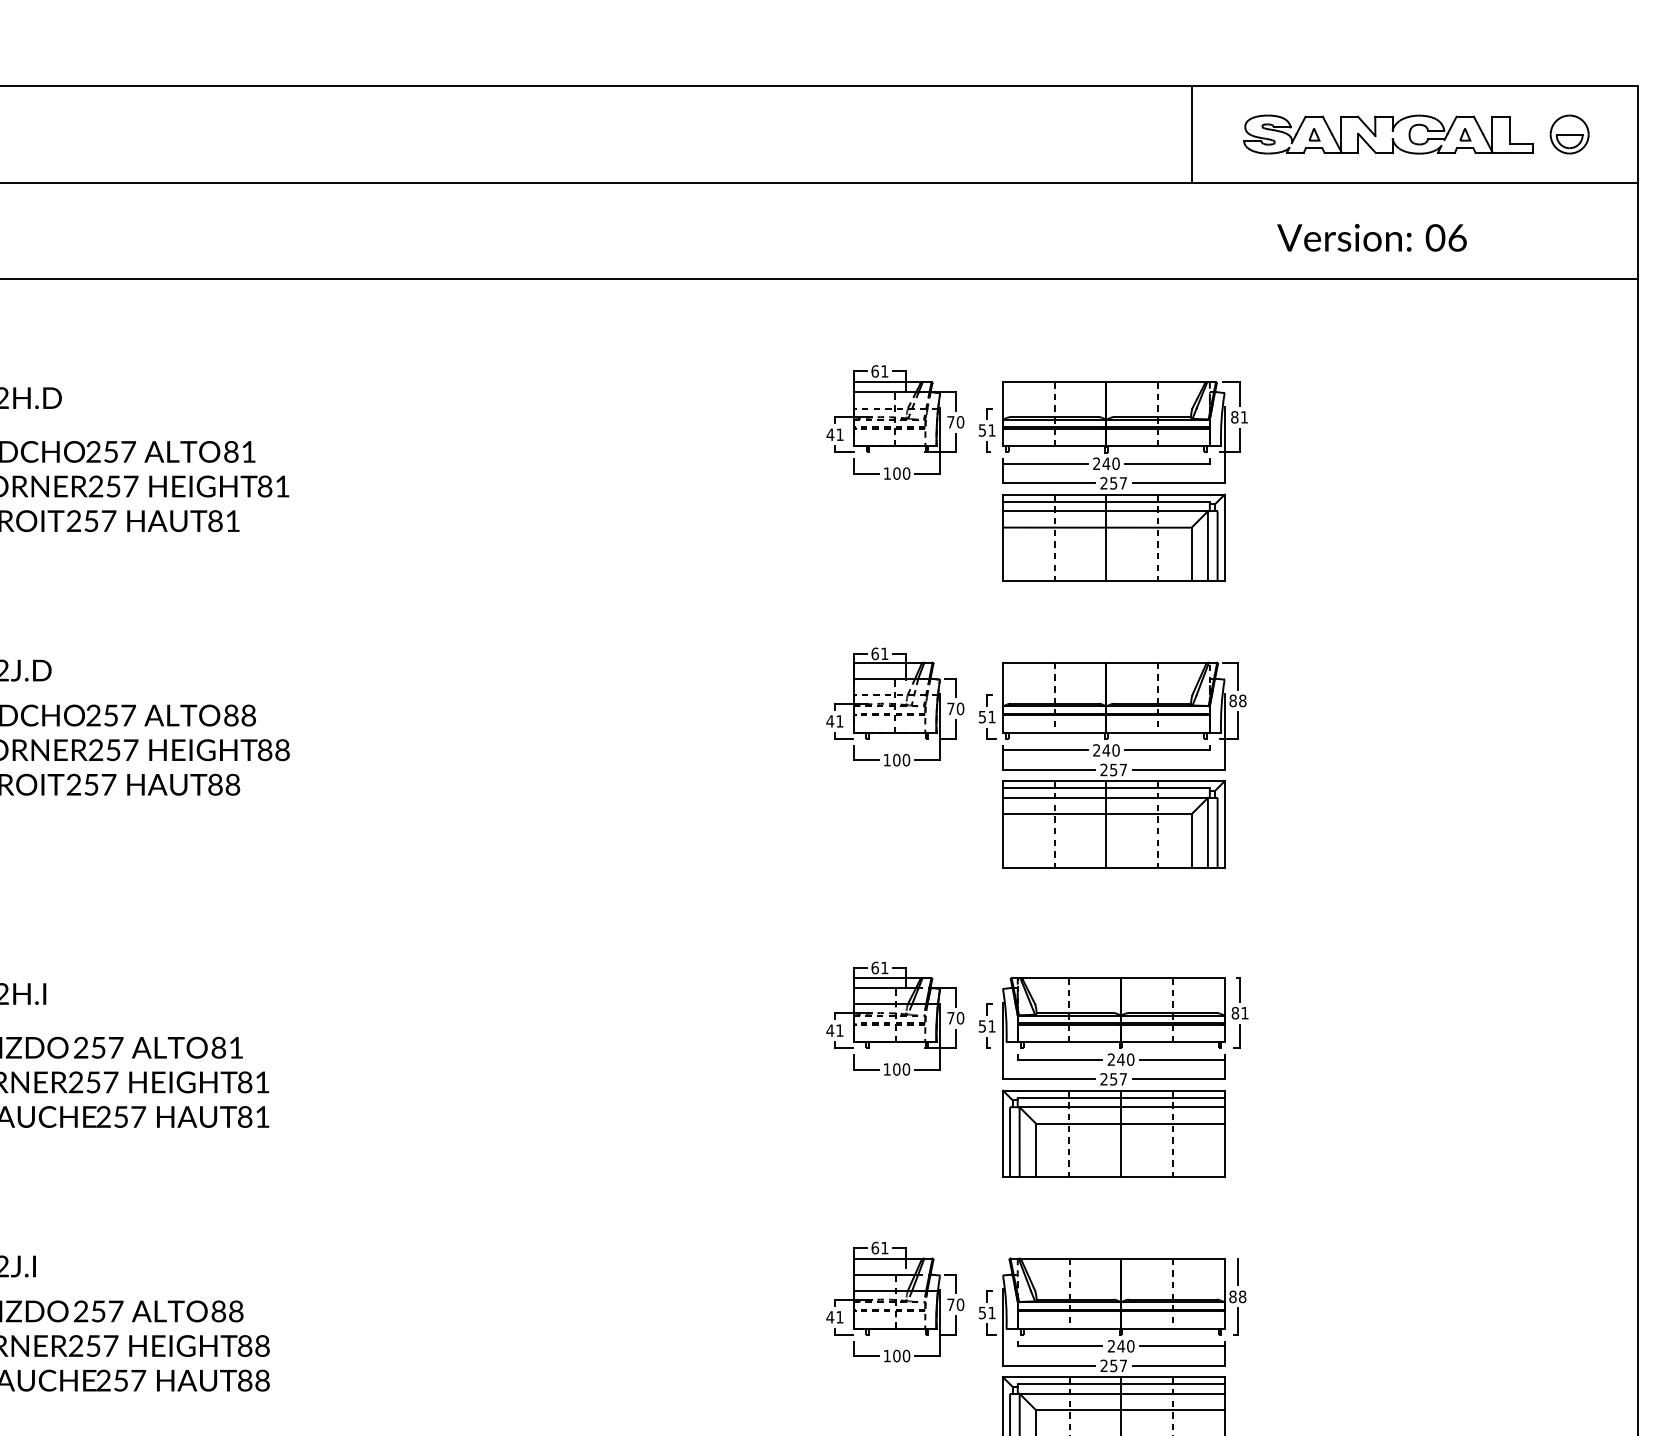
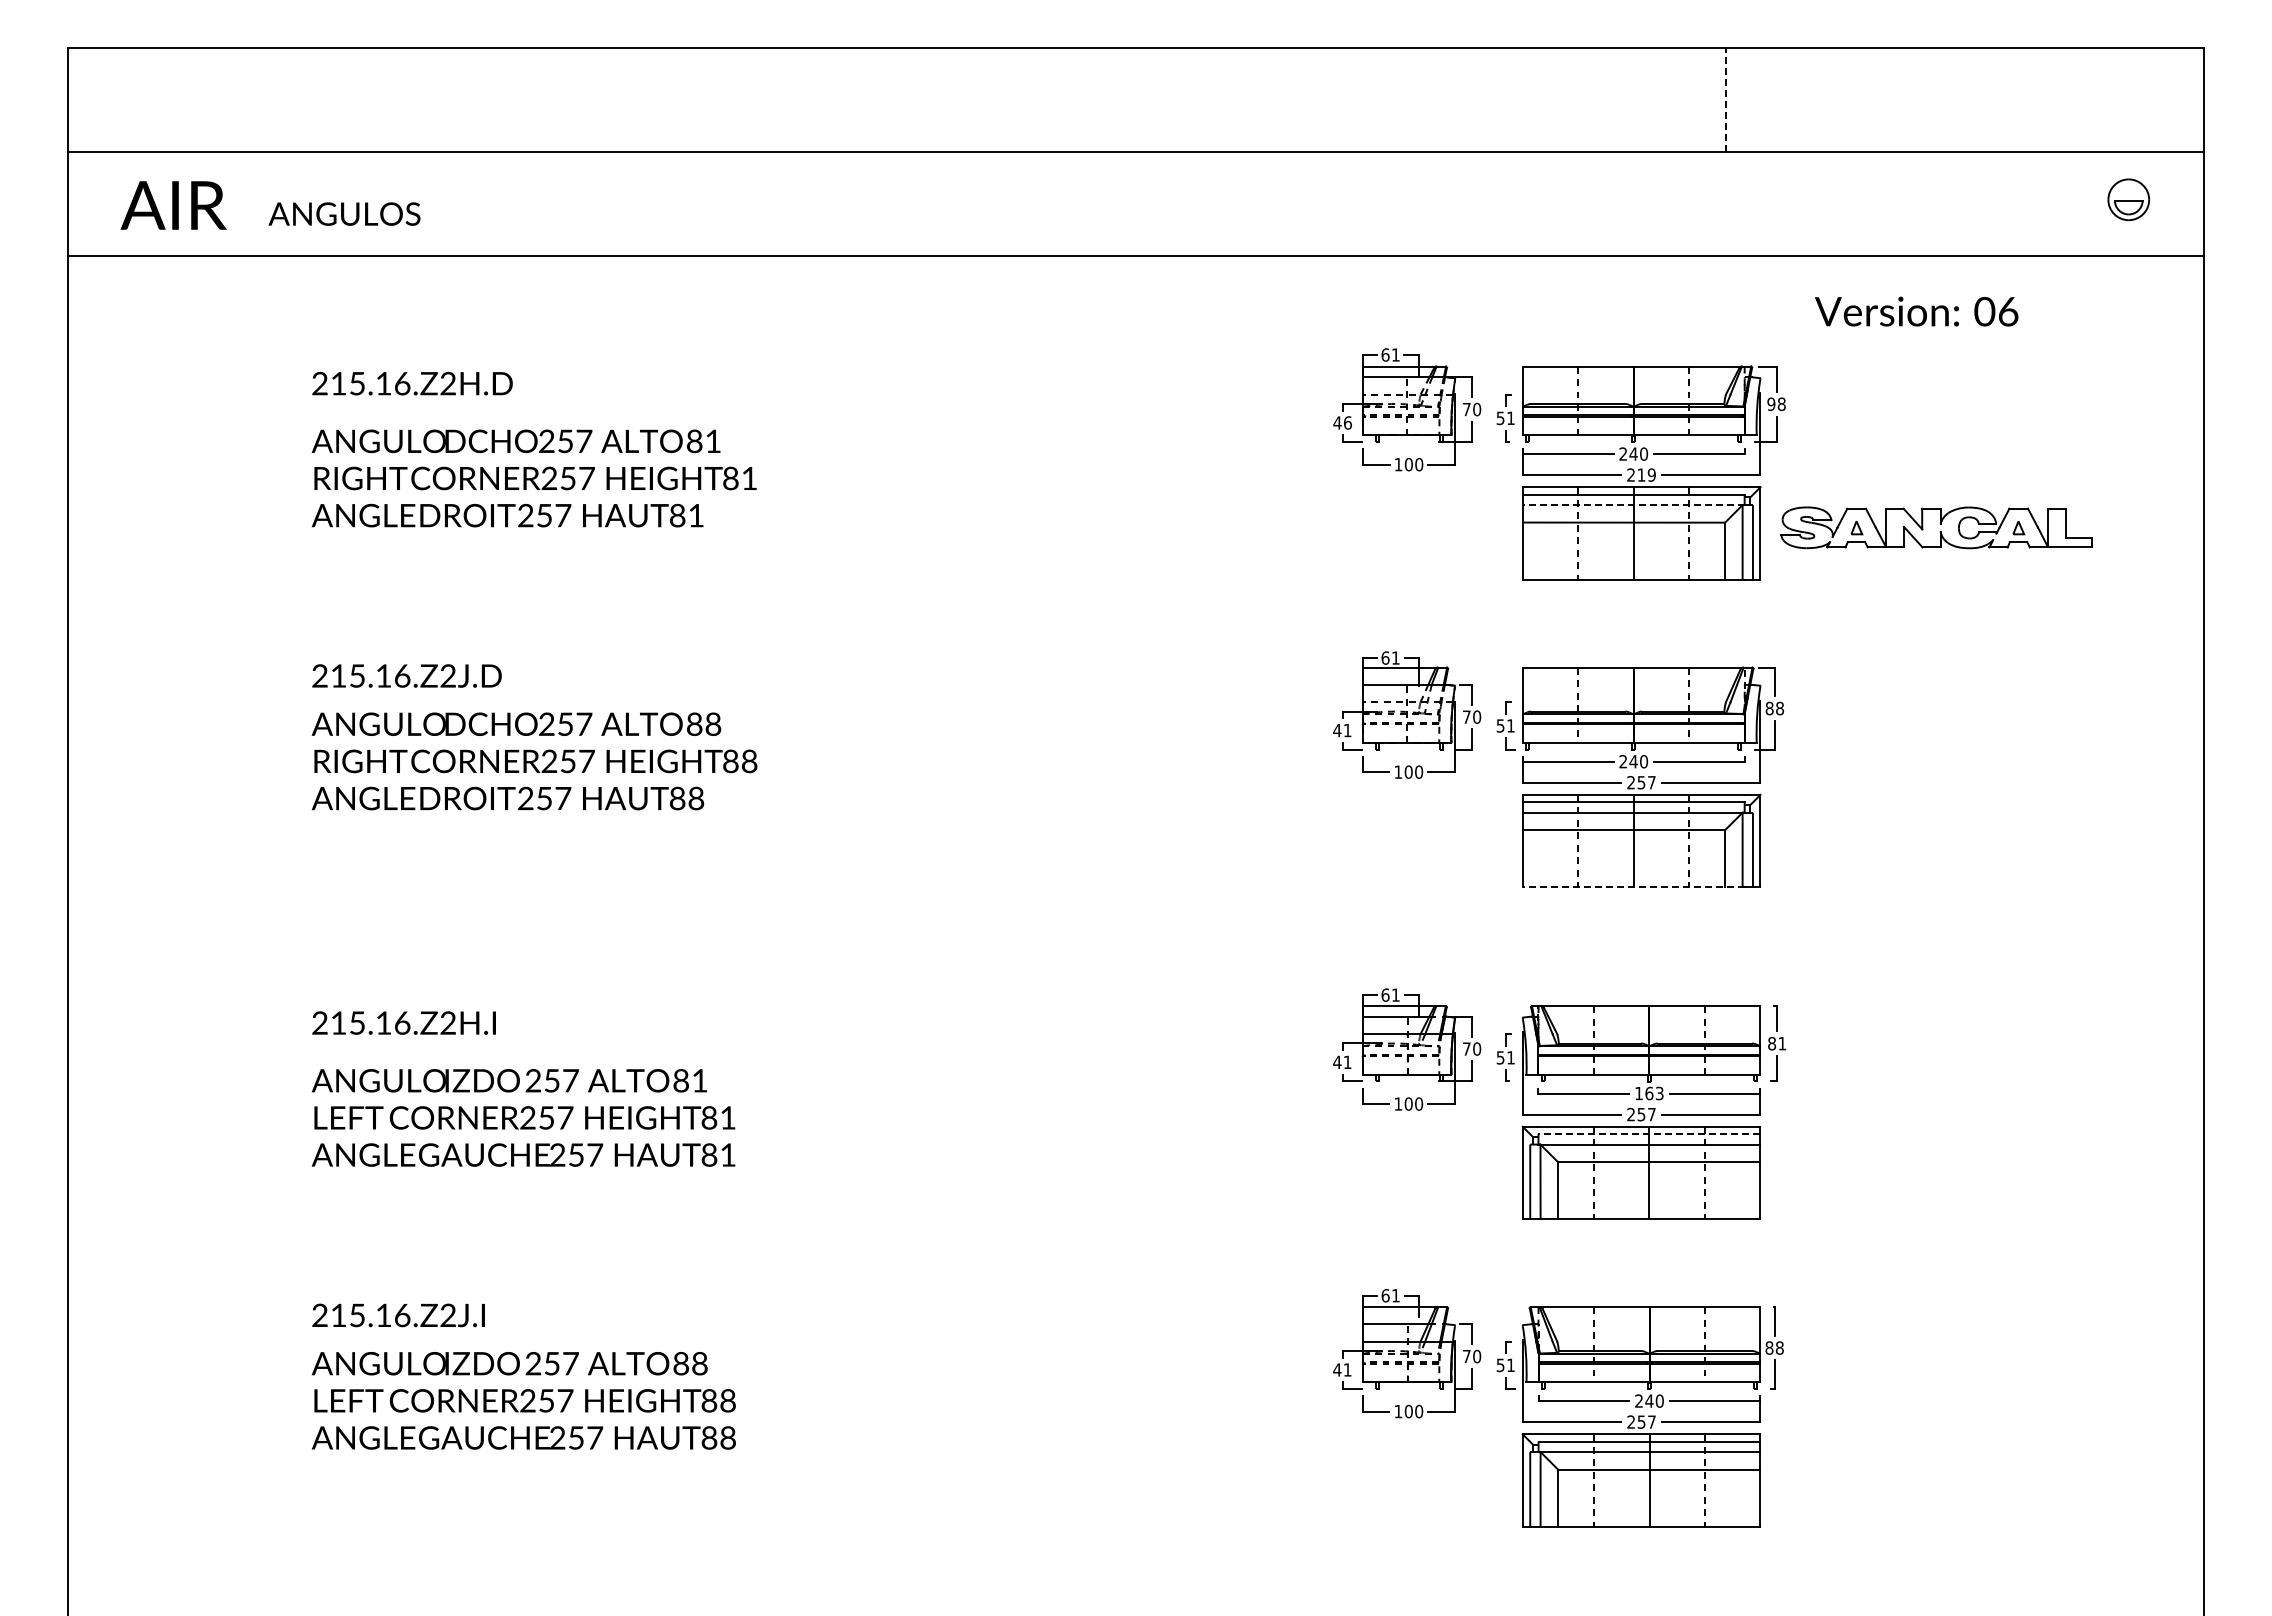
line: (1192, 134) -> (1725, 100), solid -> dashed
part: (1388, 134) -> (1936, 527), moved
part: (1569, 134) -> (2128, 199), moved
text: (1371, 237) -> (1916, 311), moved
text: (1239, 417) -> (1776, 404), 81 -> 98
text: (839, 434) -> (1347, 422), 41 -> 46
text: (1118, 482) -> (1646, 474), 257 -> 219
line: (1106, 511) -> (1633, 505), solid -> dashed
line: (1106, 867) -> (1633, 887), solid -> dashed
text: (1121, 1059) -> (1649, 1093), 240 -> 163
line: (1121, 1097) -> (1649, 1134), solid -> dashed

